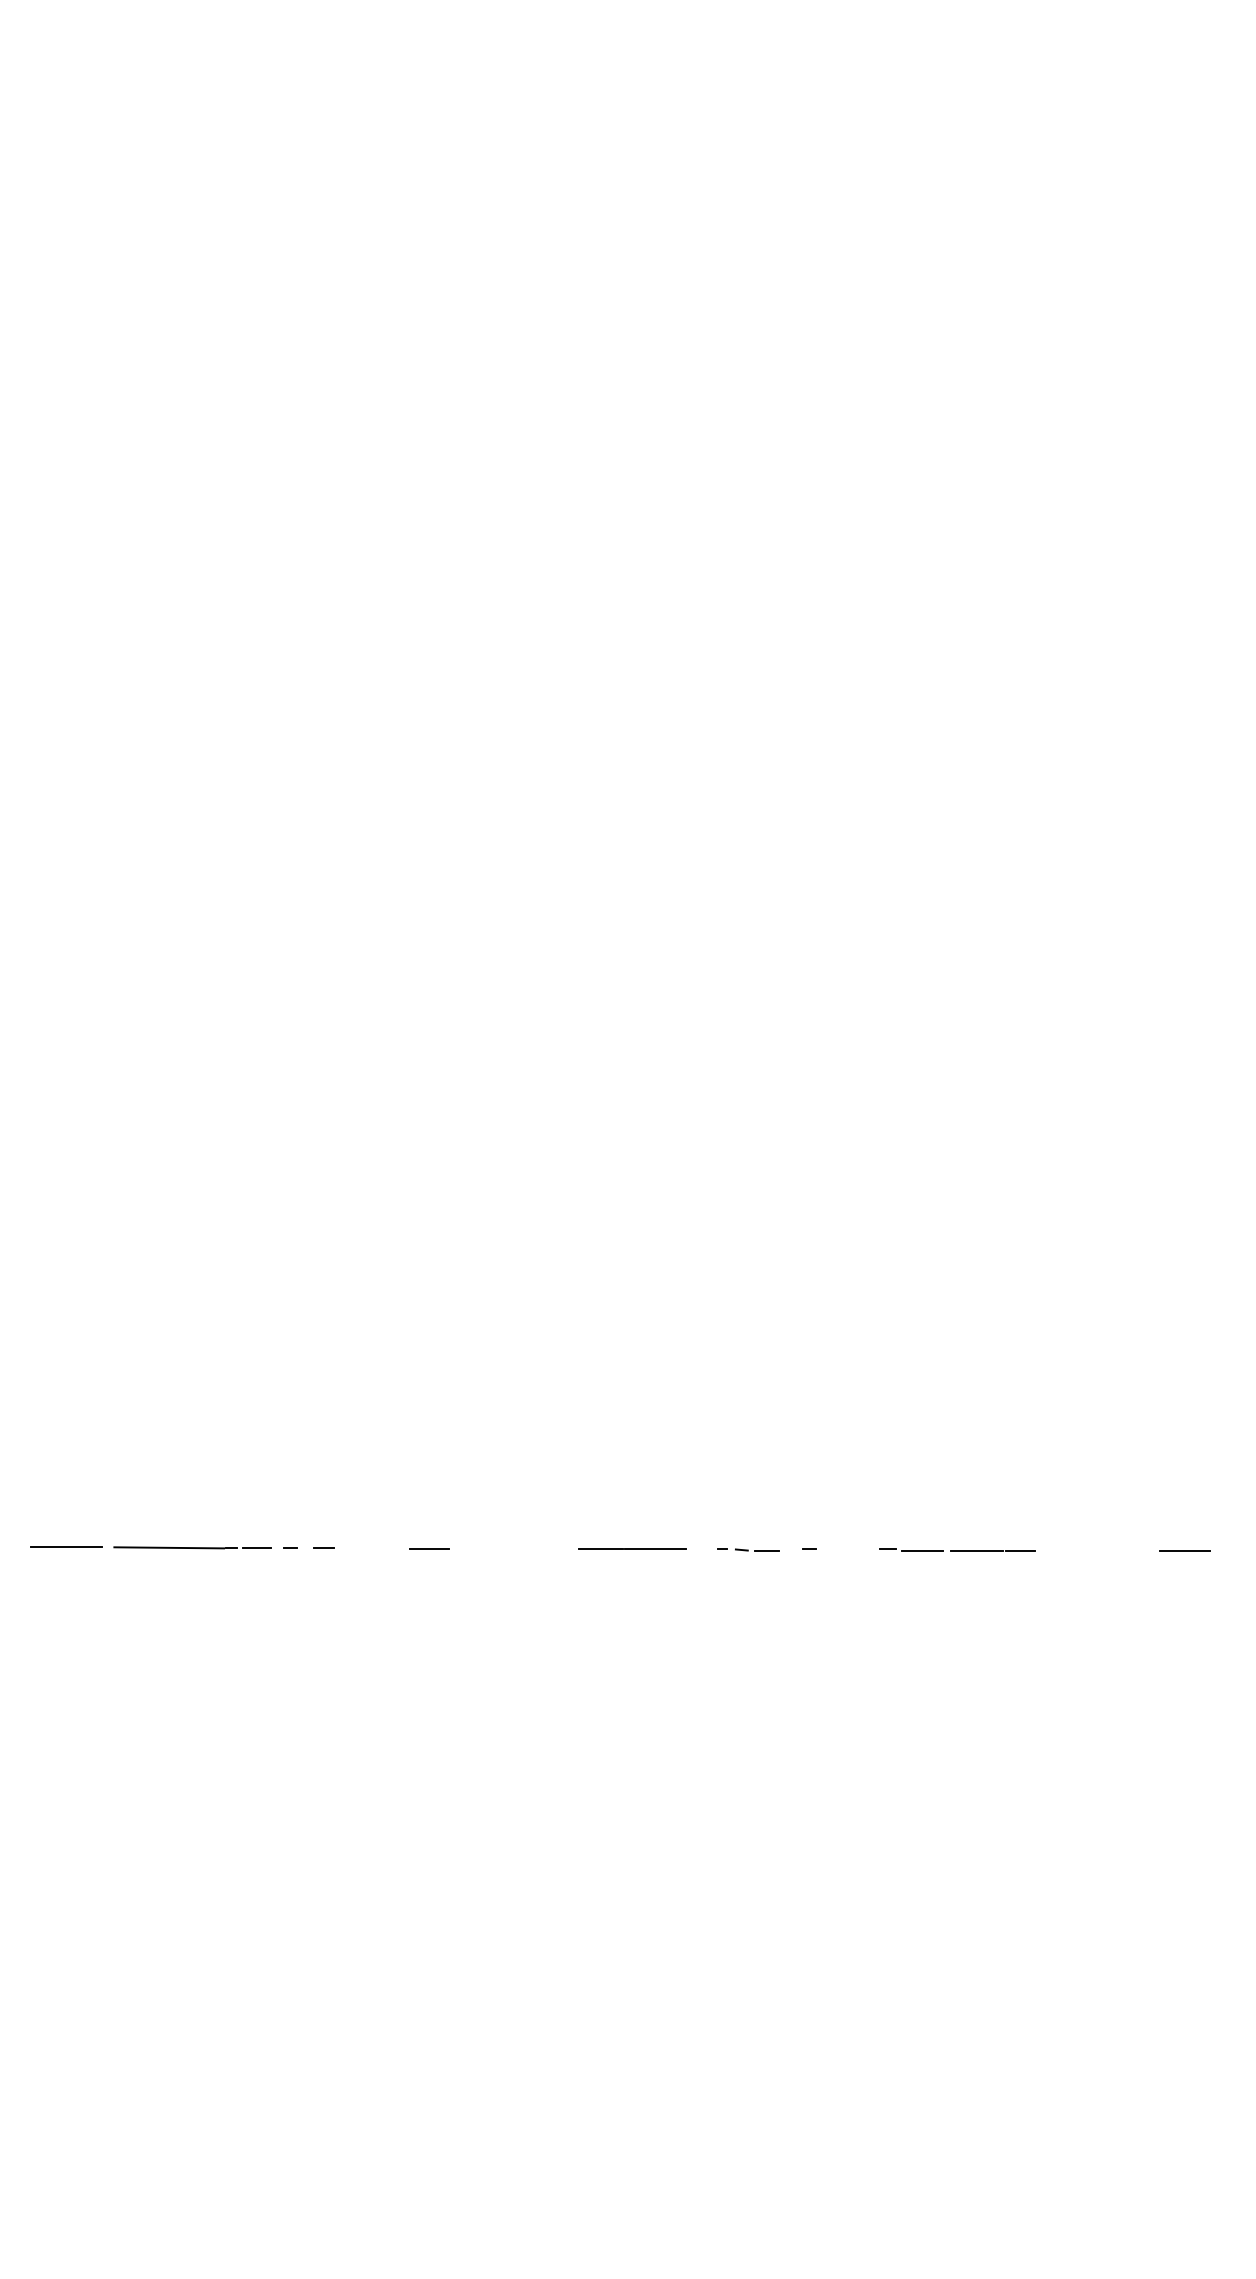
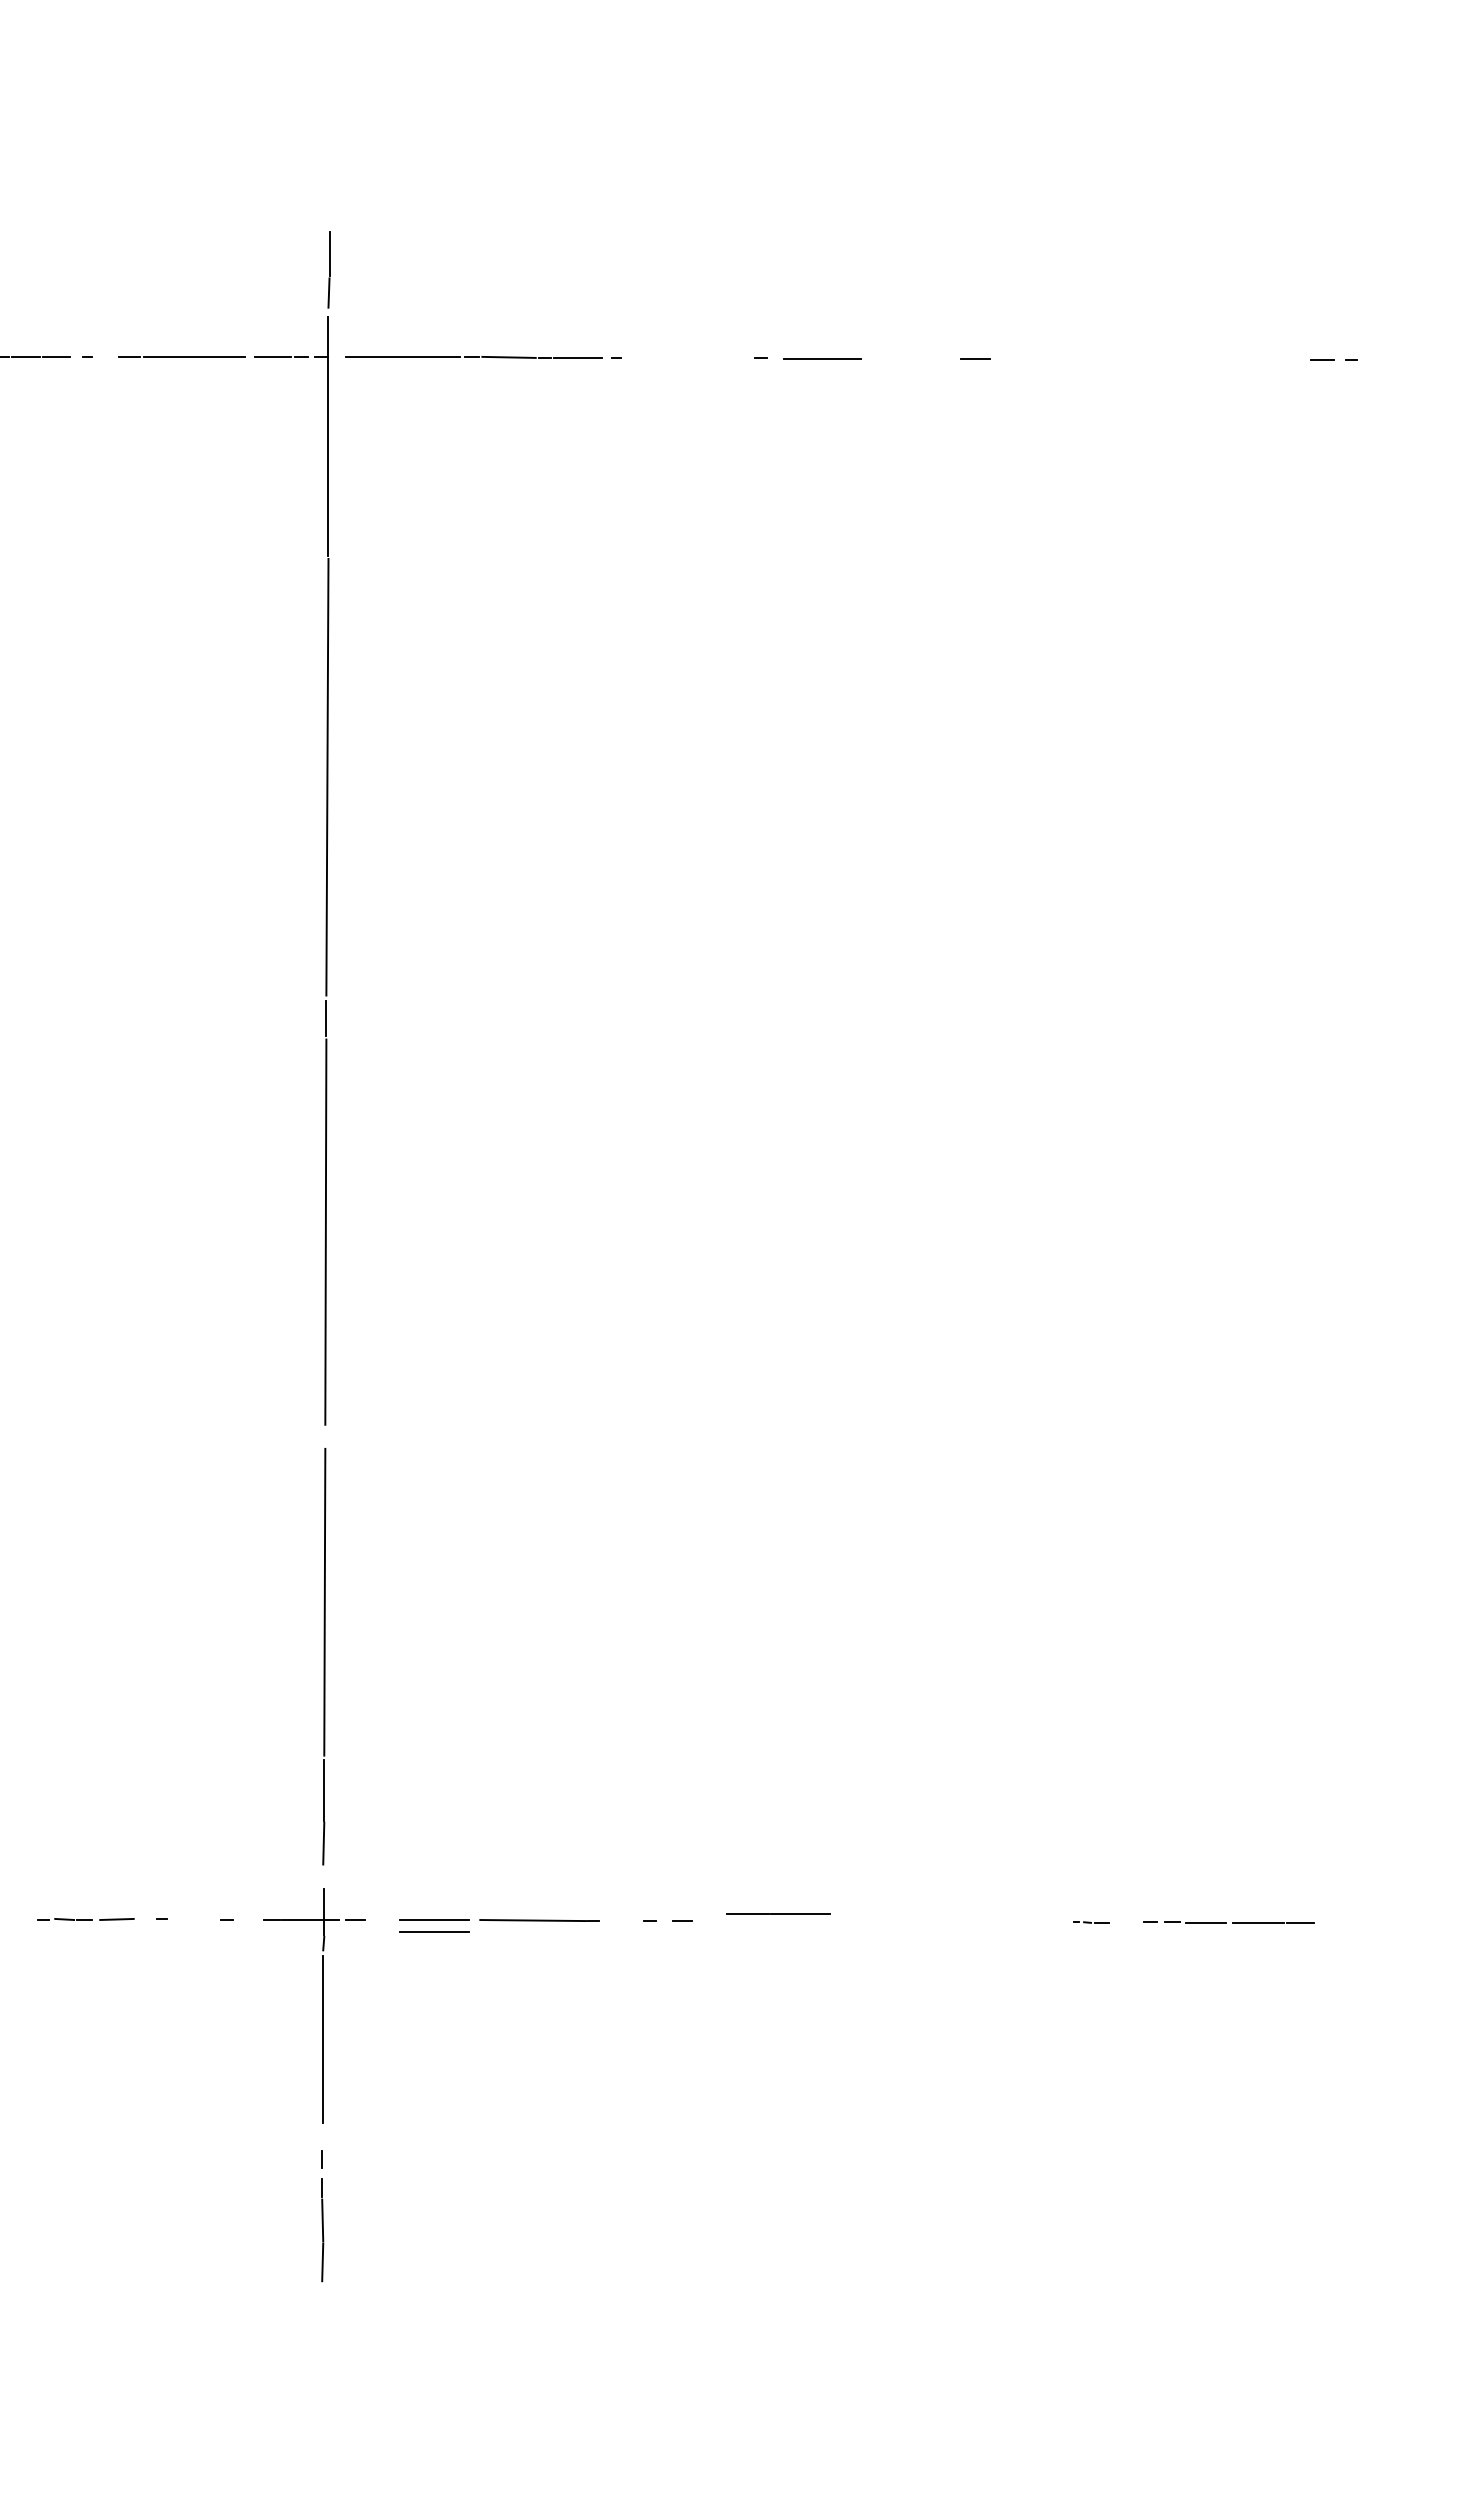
line: (256, 1548) -> (617, 1921), removed
line: (632, 1548) -> (778, 1913), moved
line: (429, 1549) -> (783, 1922), removed
part: (748, 1549) -> (1091, 1922), size x0.6
line: (957, 1549) -> (1239, 1922), moved
line: (66, 1559) -> (434, 1931), added

